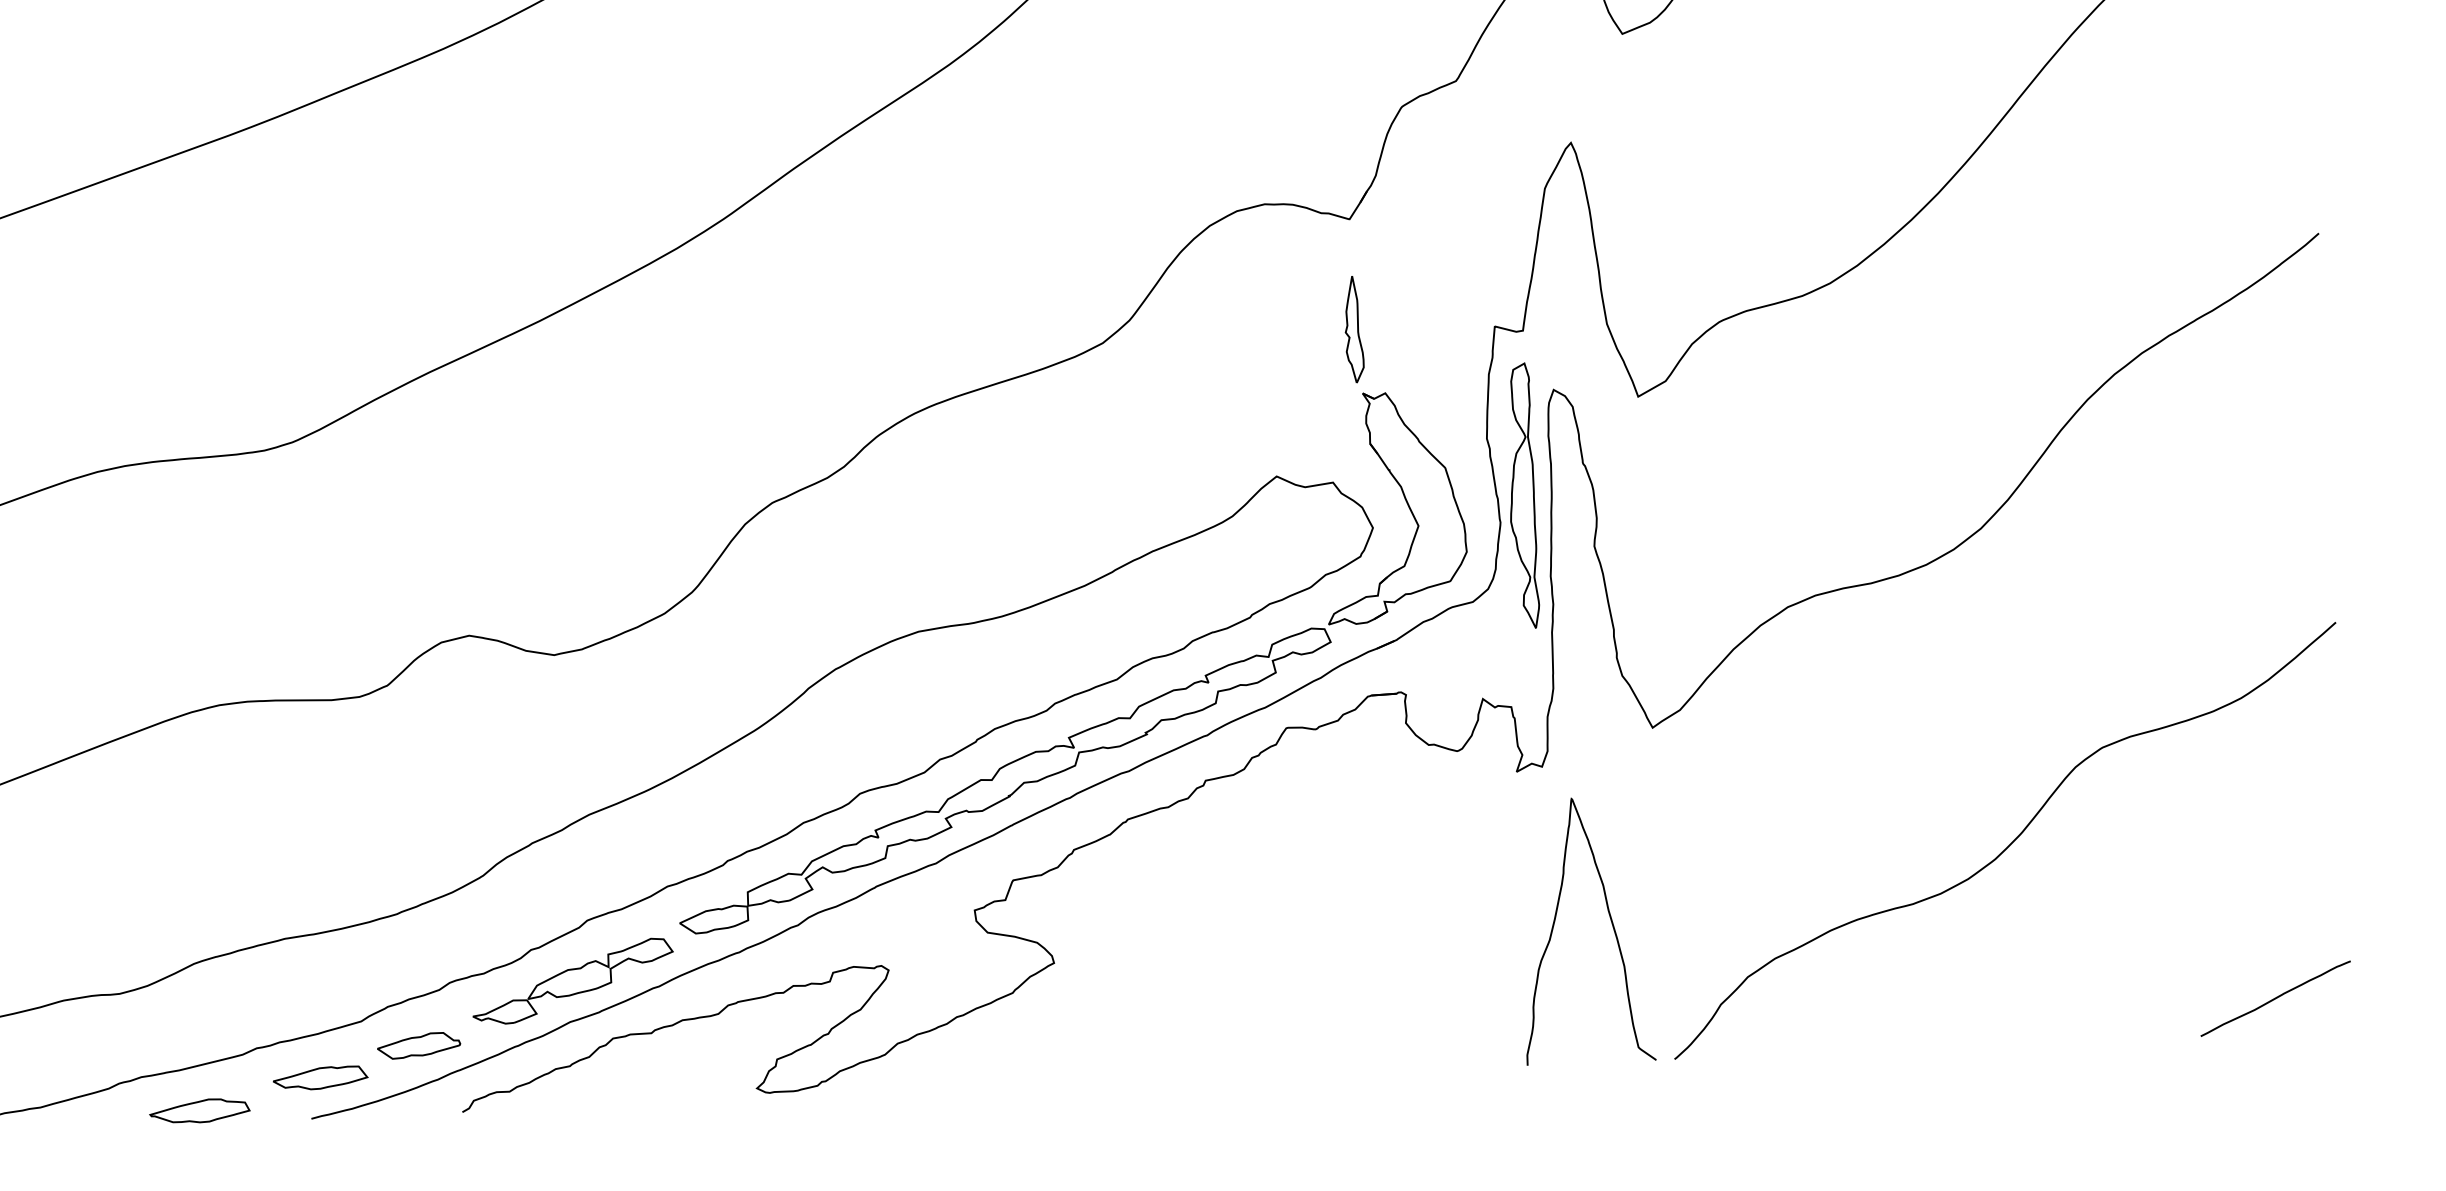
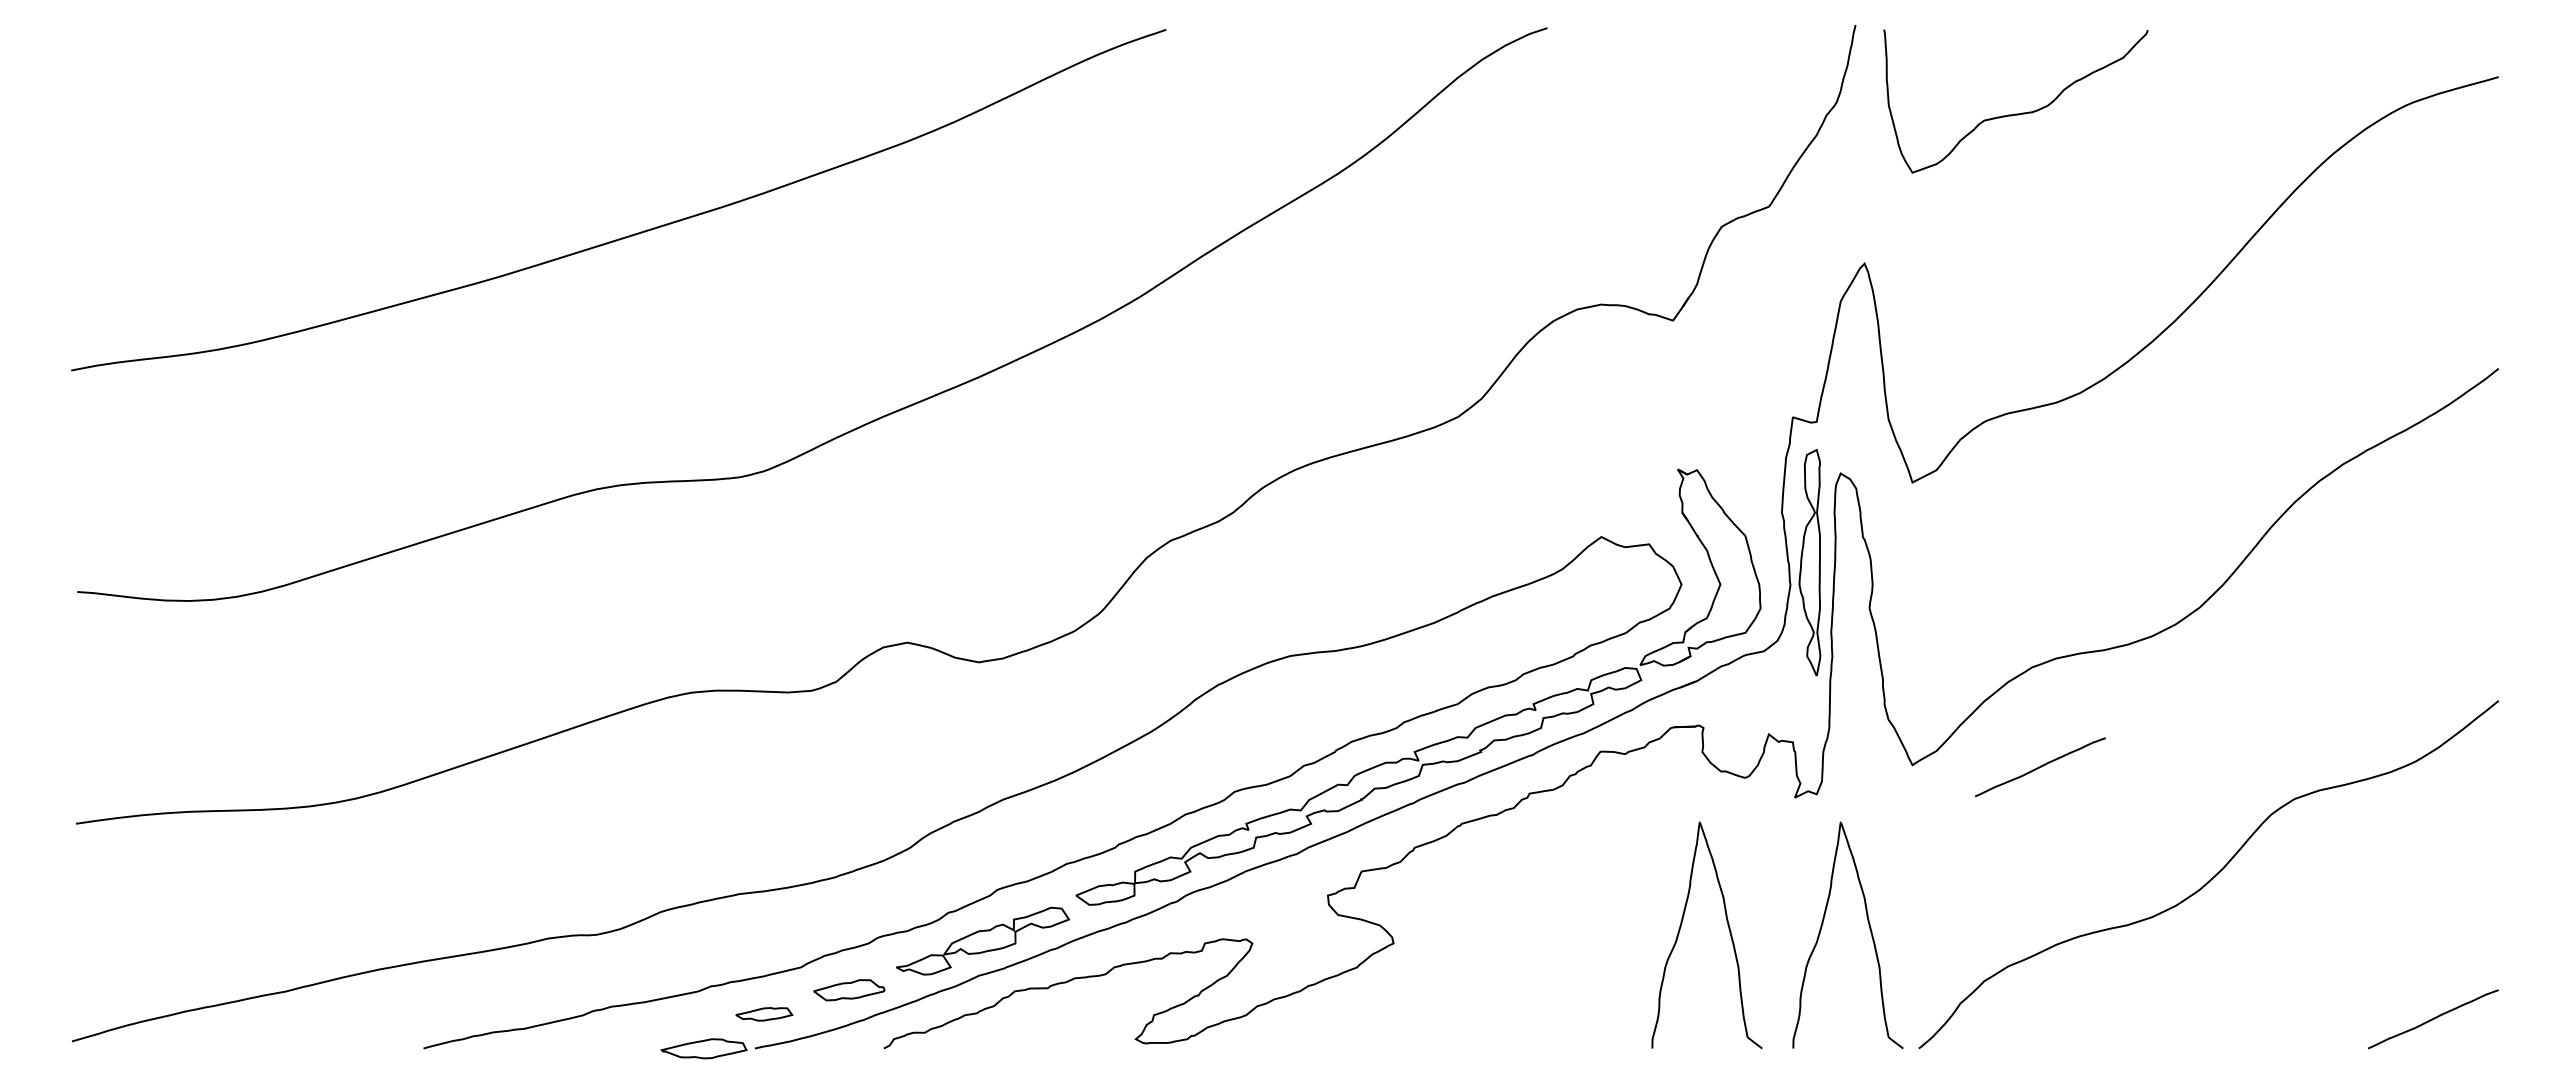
part: (1353, 329) -> (1672, 414), removed
curve: (1802, 723) -> (2040, 767), added
curve: (1445, 929) -> (1728, 929), added
part: (320, 1078) -> (764, 1014), size x0.7
part: (199, 1110) -> (703, 1048), moved

